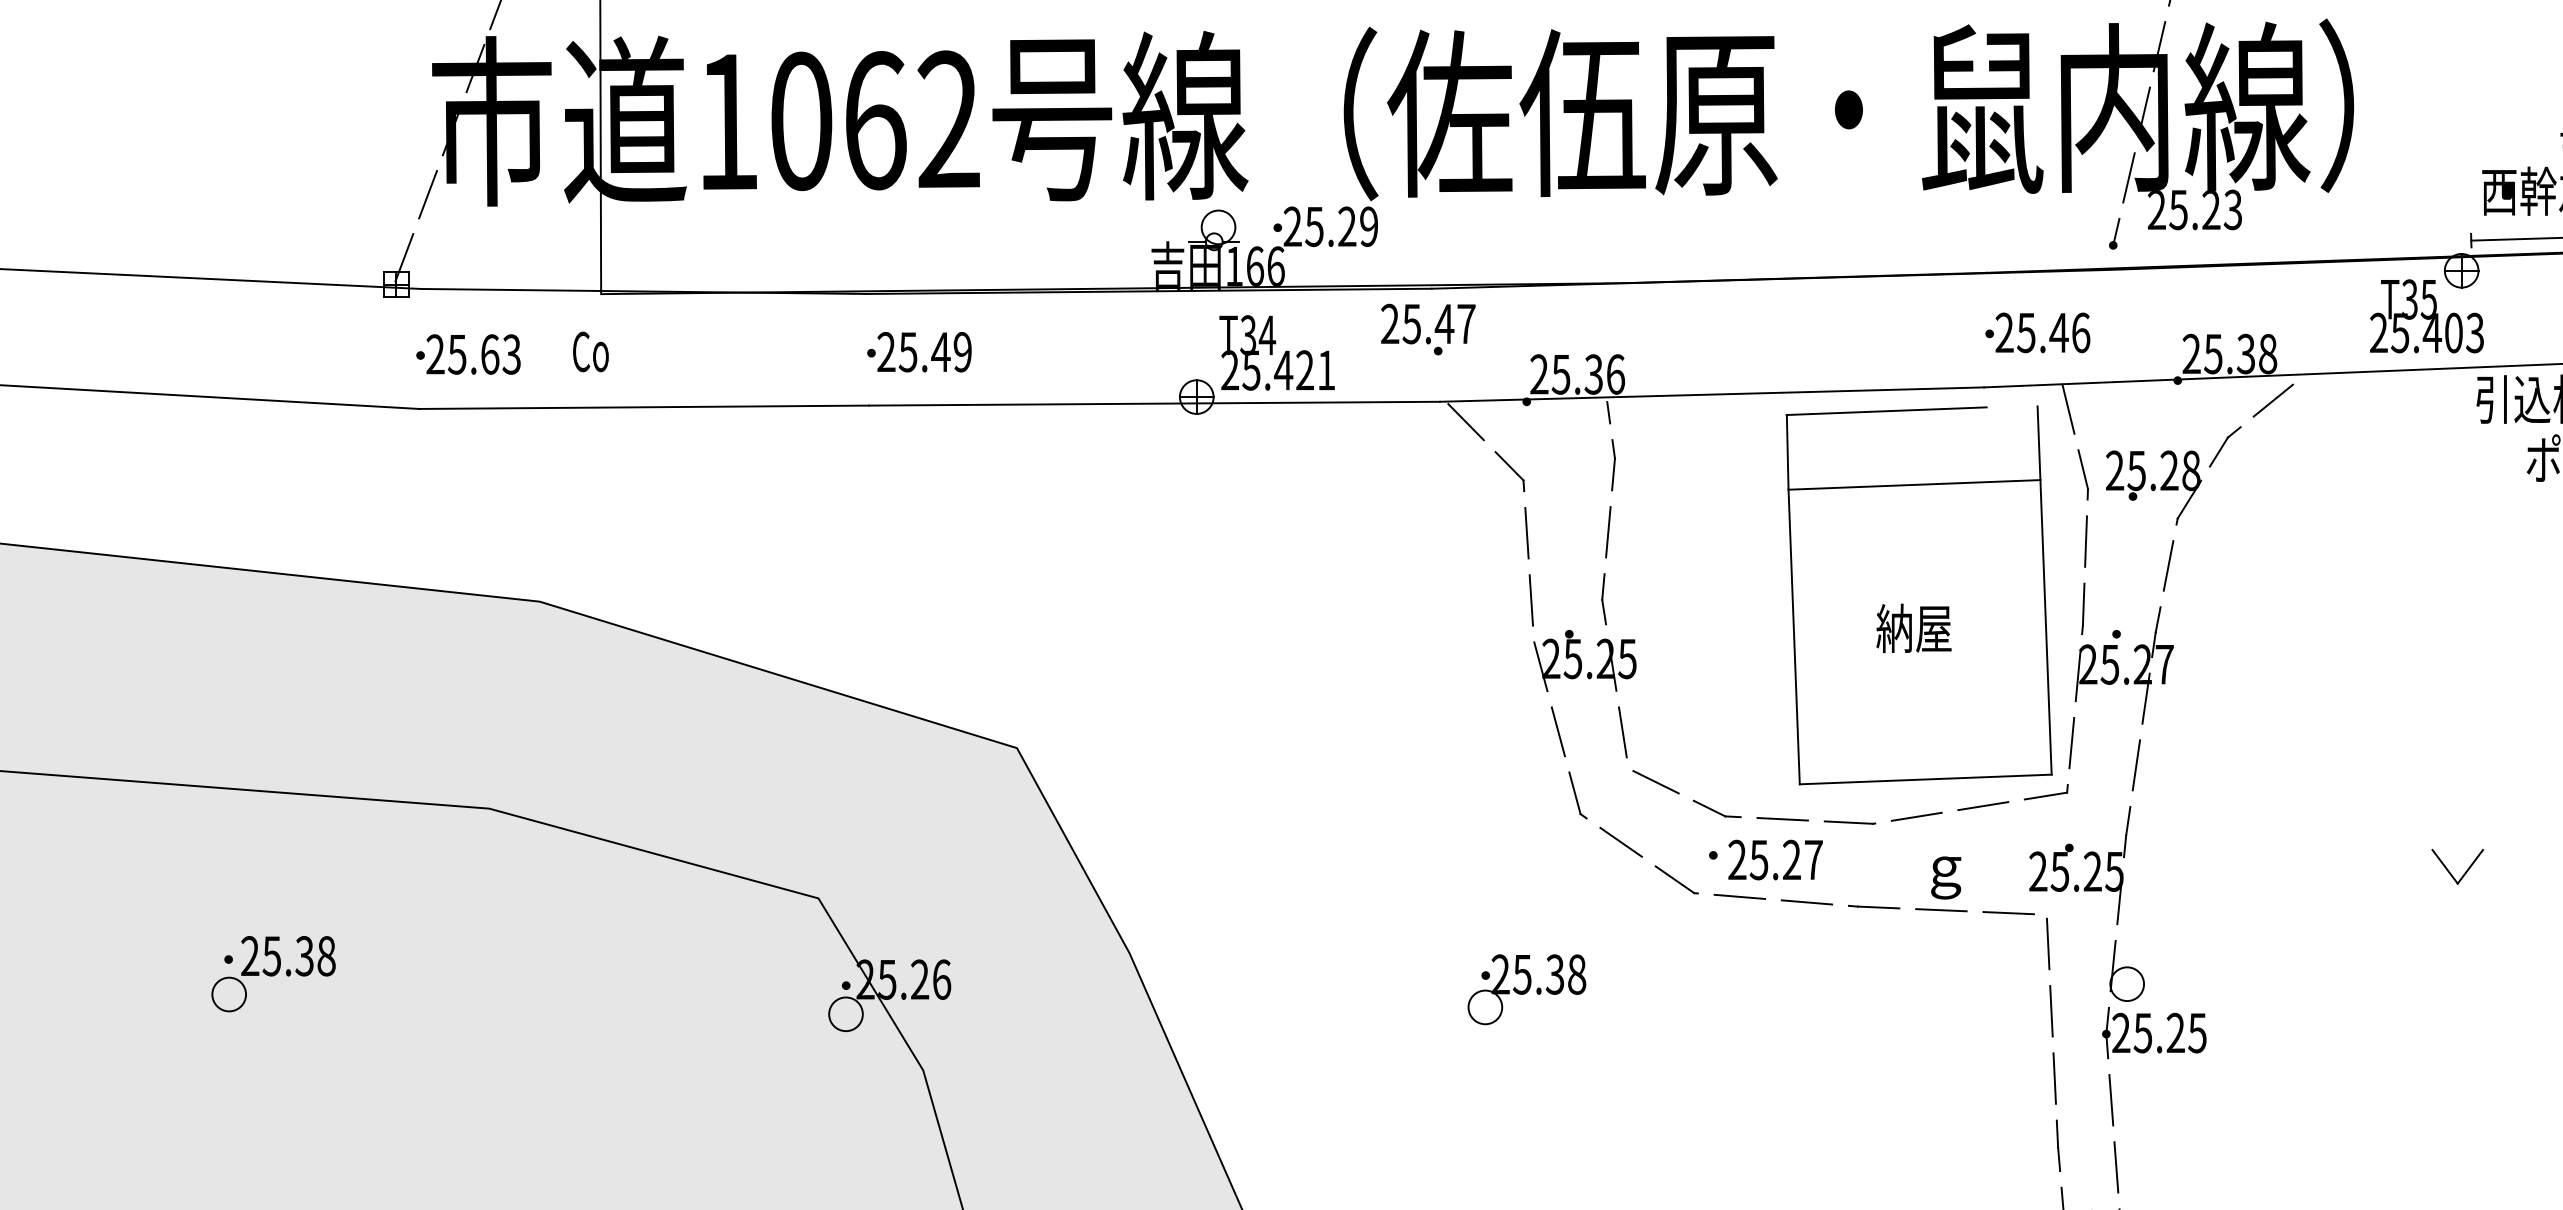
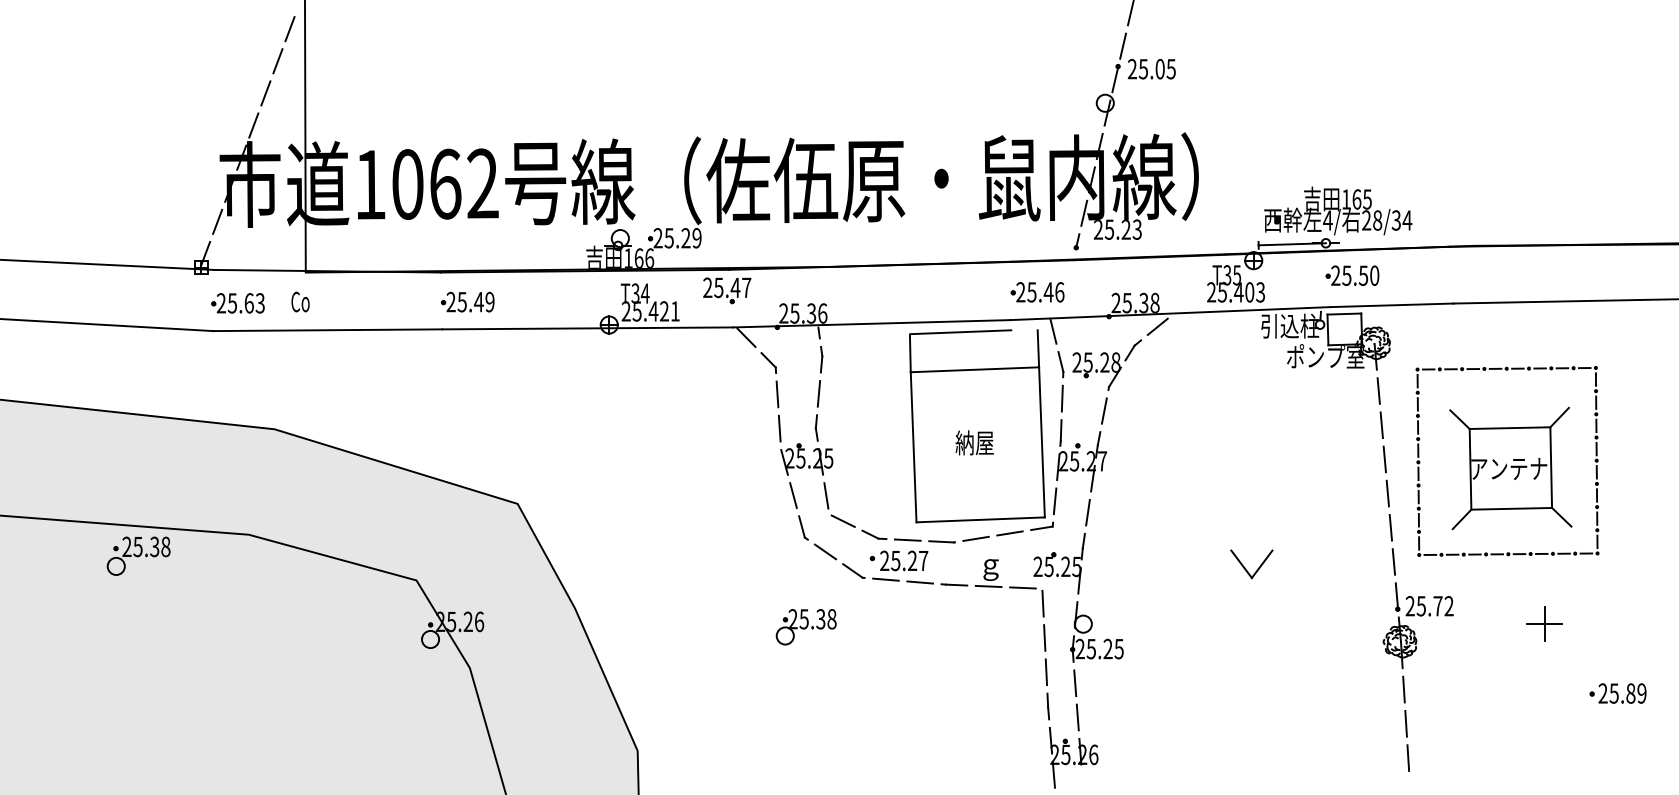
part: (2457, 867) -> (1251, 564), size x1.6
part: (272, 973) -> (138, 555), moved
part: (1524, 990) -> (805, 627), moved

